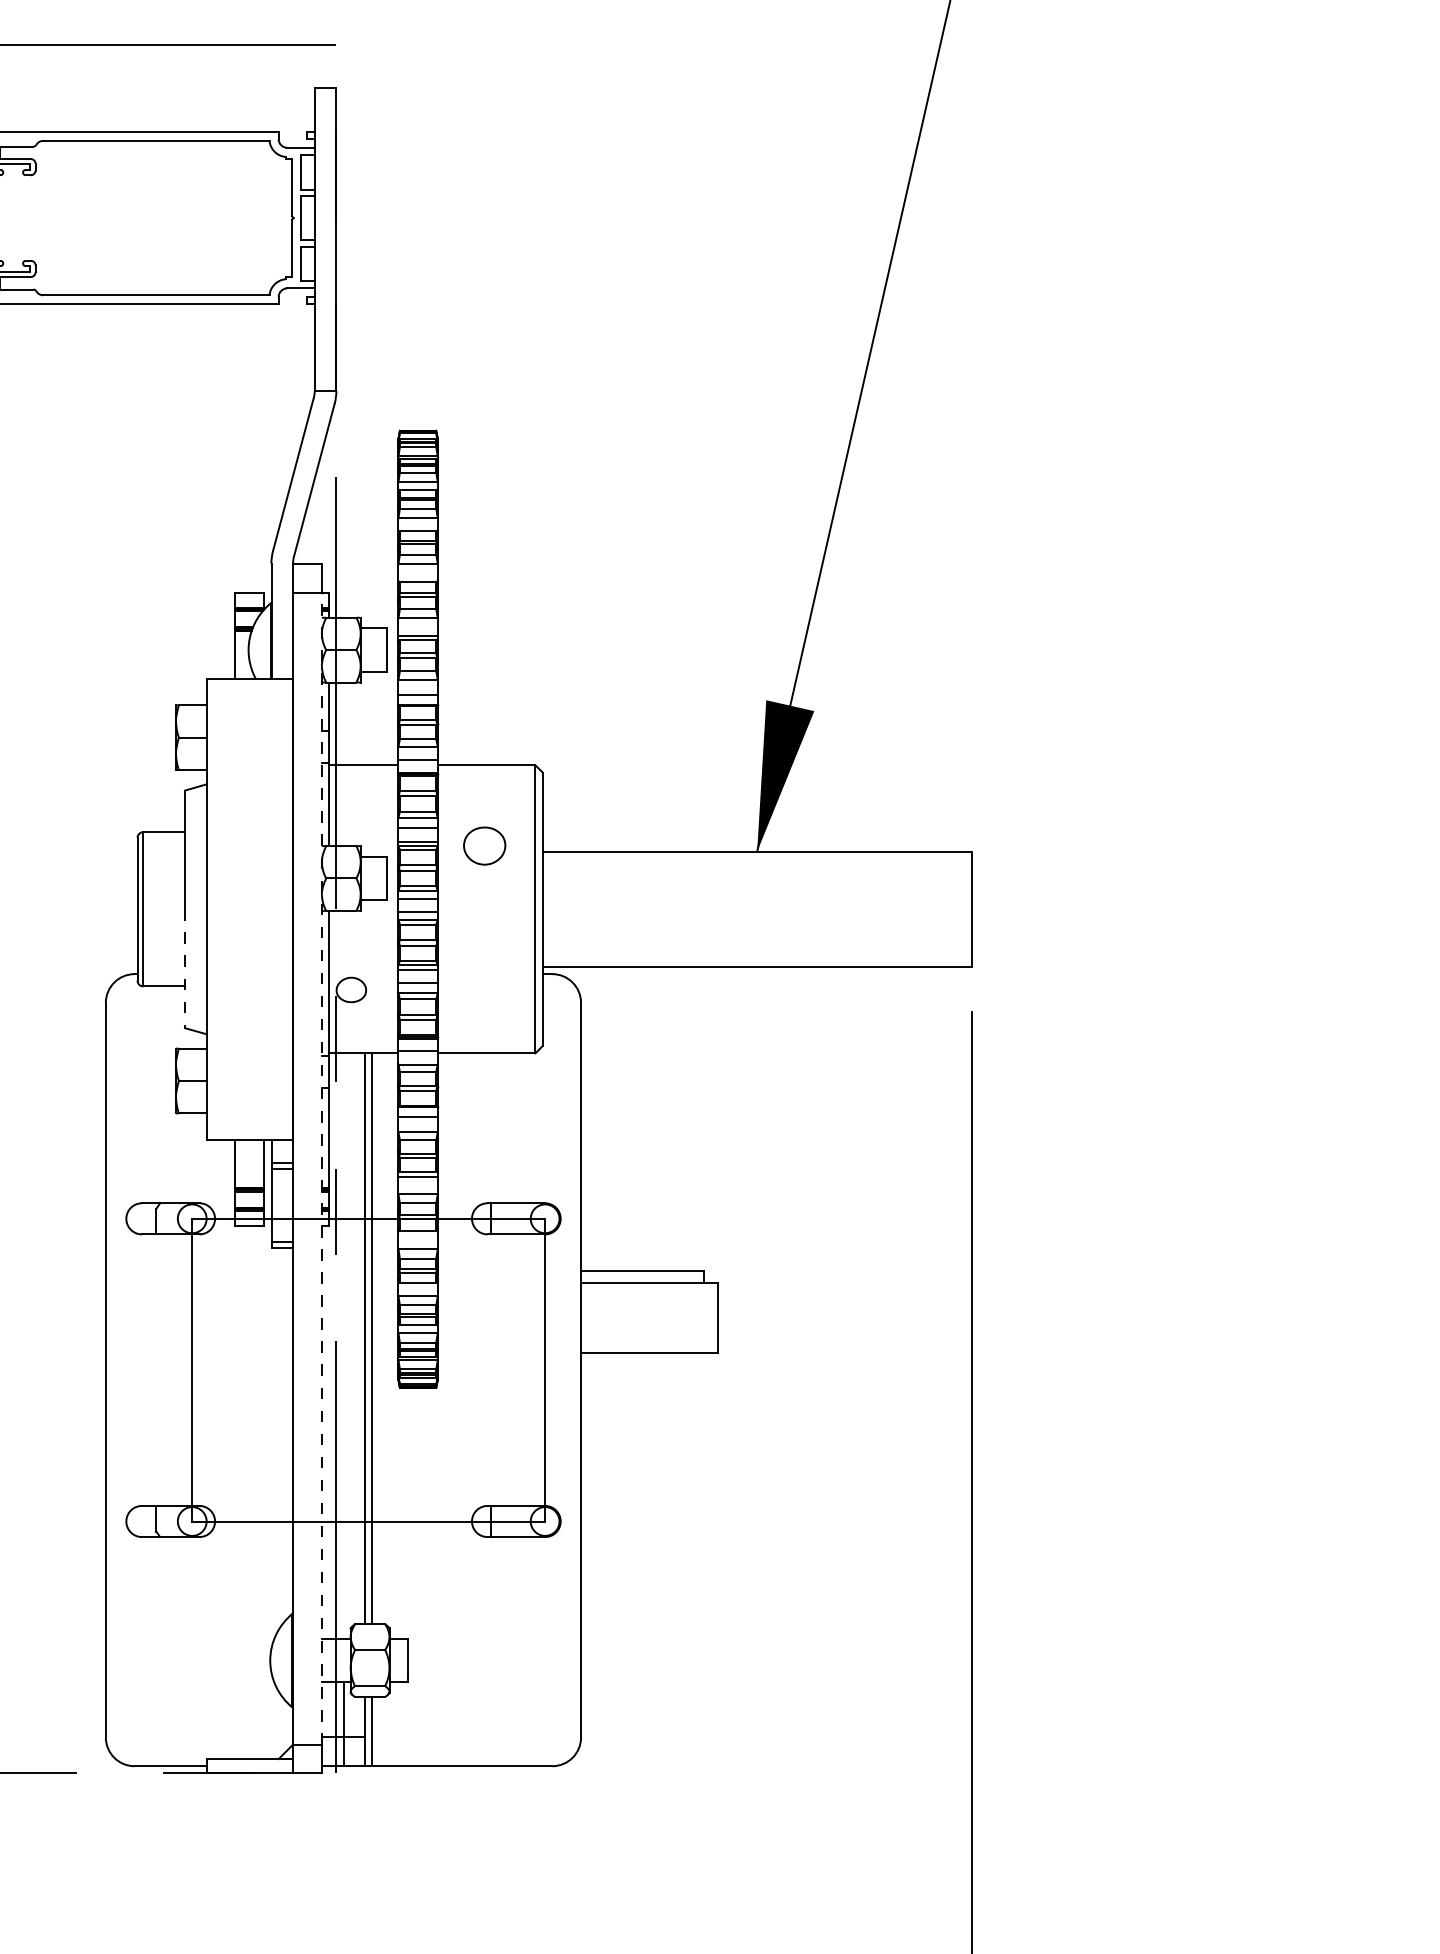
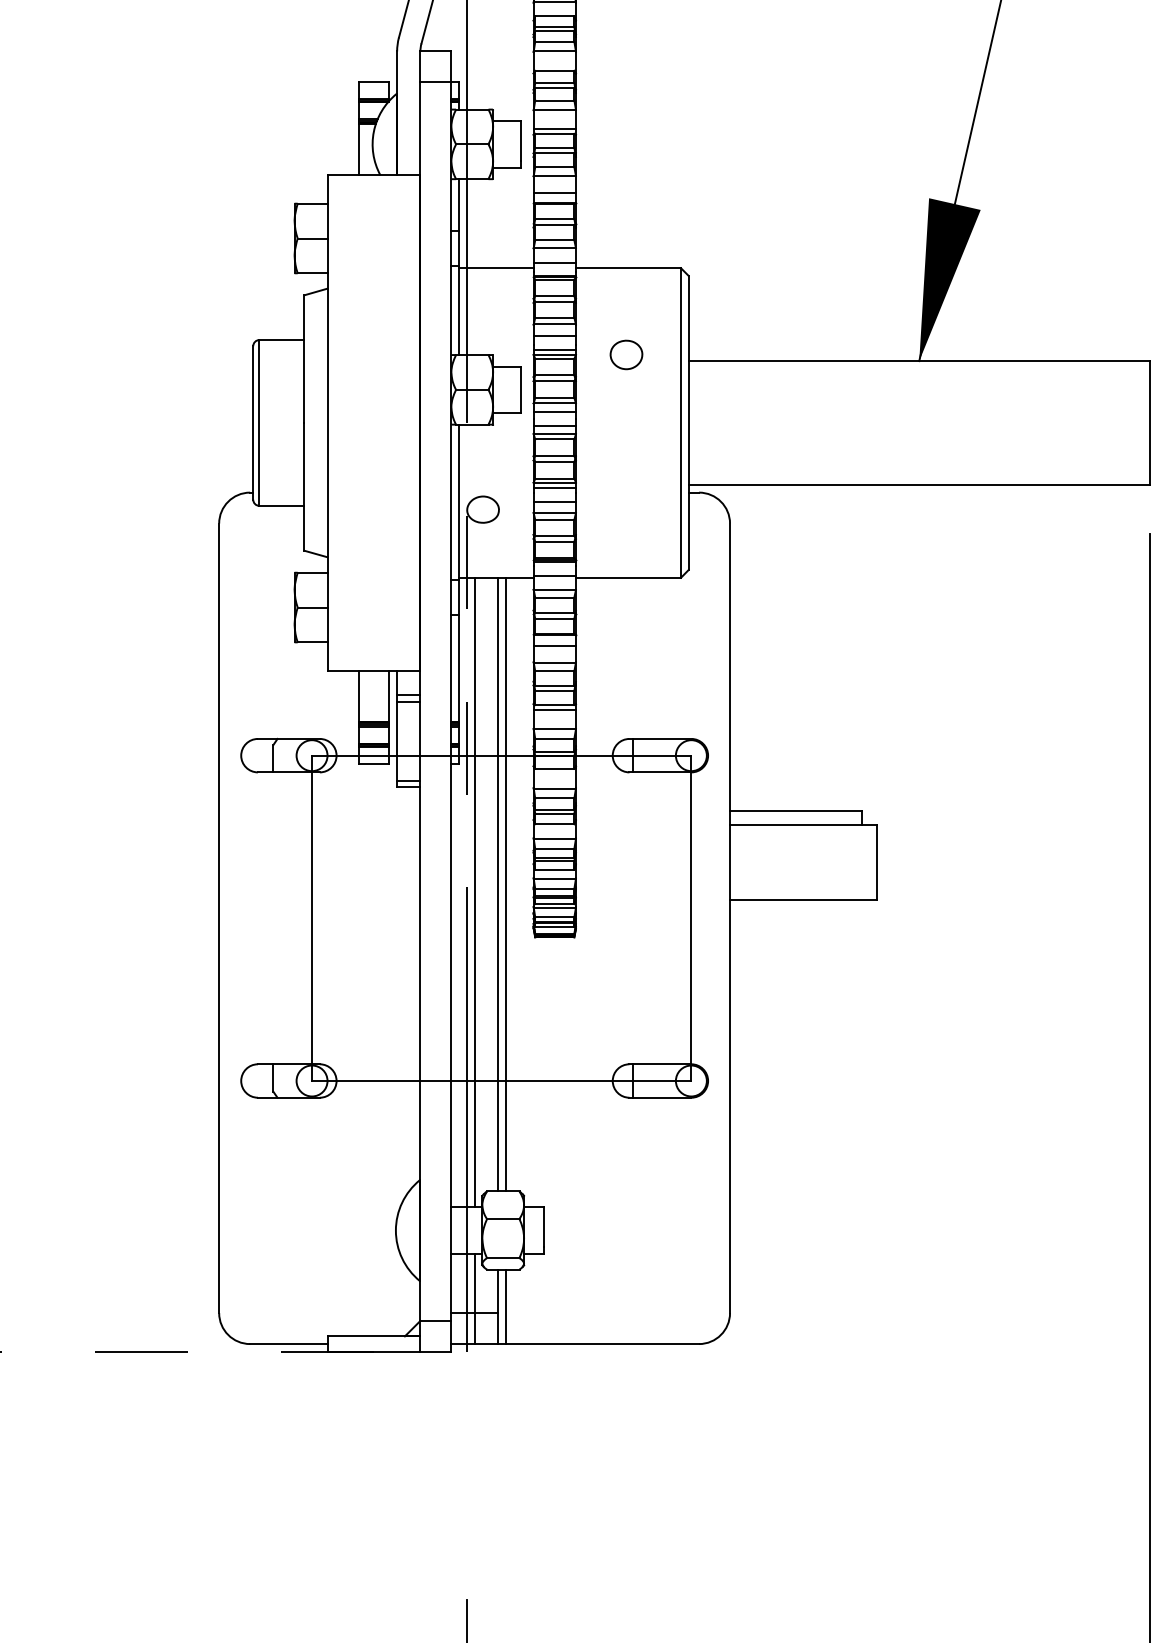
part: (484, 845) -> (626, 354), size x0.71
line: (185, 969) -> (304, 487), dashed -> solid
line: (321, 1168) -> (450, 701), dashed -> solid
line: (343, 1346) -> (474, 892), added

